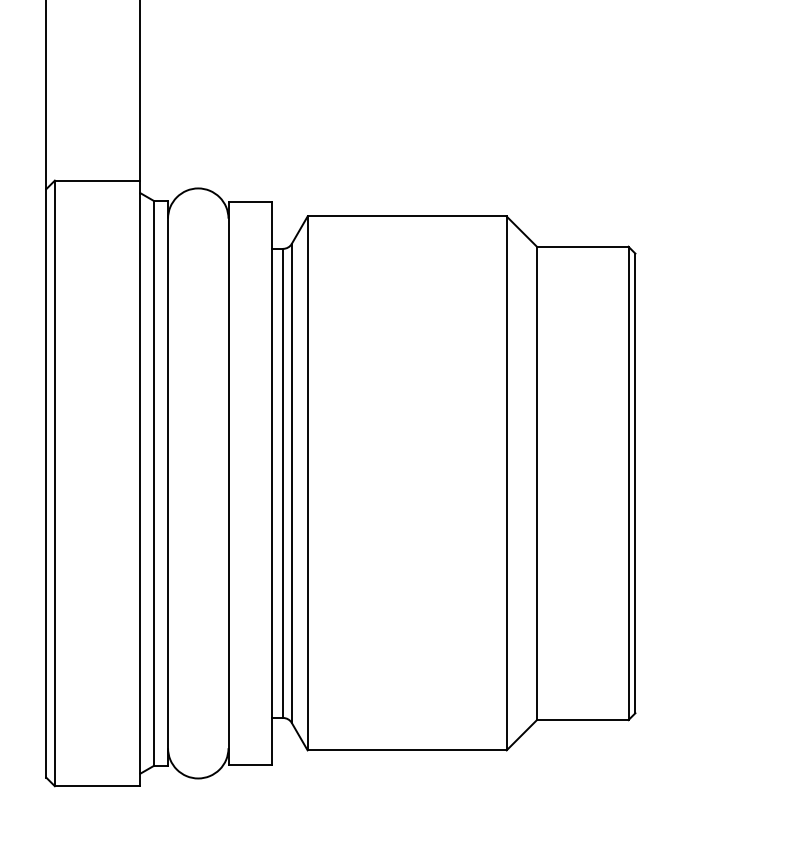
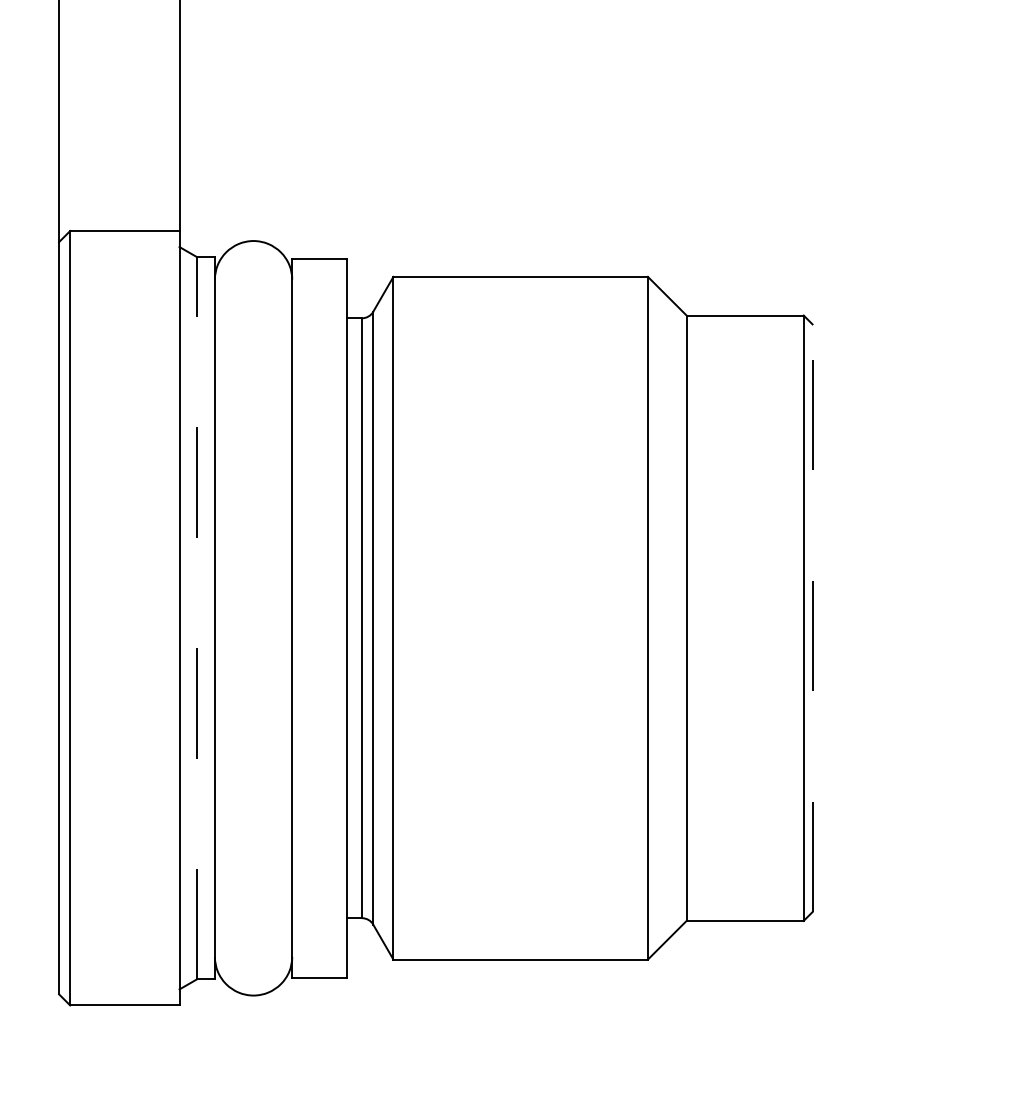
line: (153, 482) -> (196, 617), solid -> dashed
line: (635, 483) -> (812, 618), solid -> dashed

